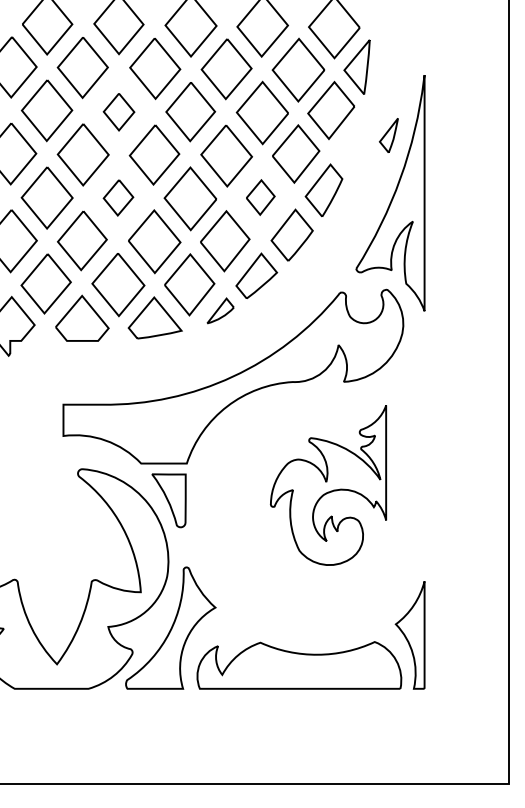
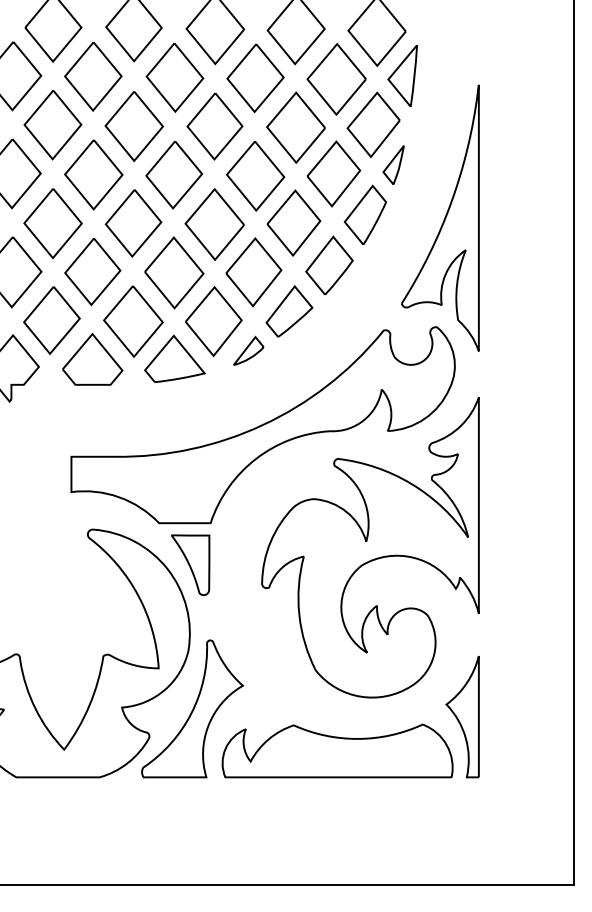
part: (118, 111) -> (133, 126), size x1.67
part: (388, 135) -> (393, 164), moved
part: (118, 197) -> (133, 223), size x1.67
part: (260, 197) -> (293, 222), size x1.67
part: (328, 485) -> (370, 547), size x1.67

